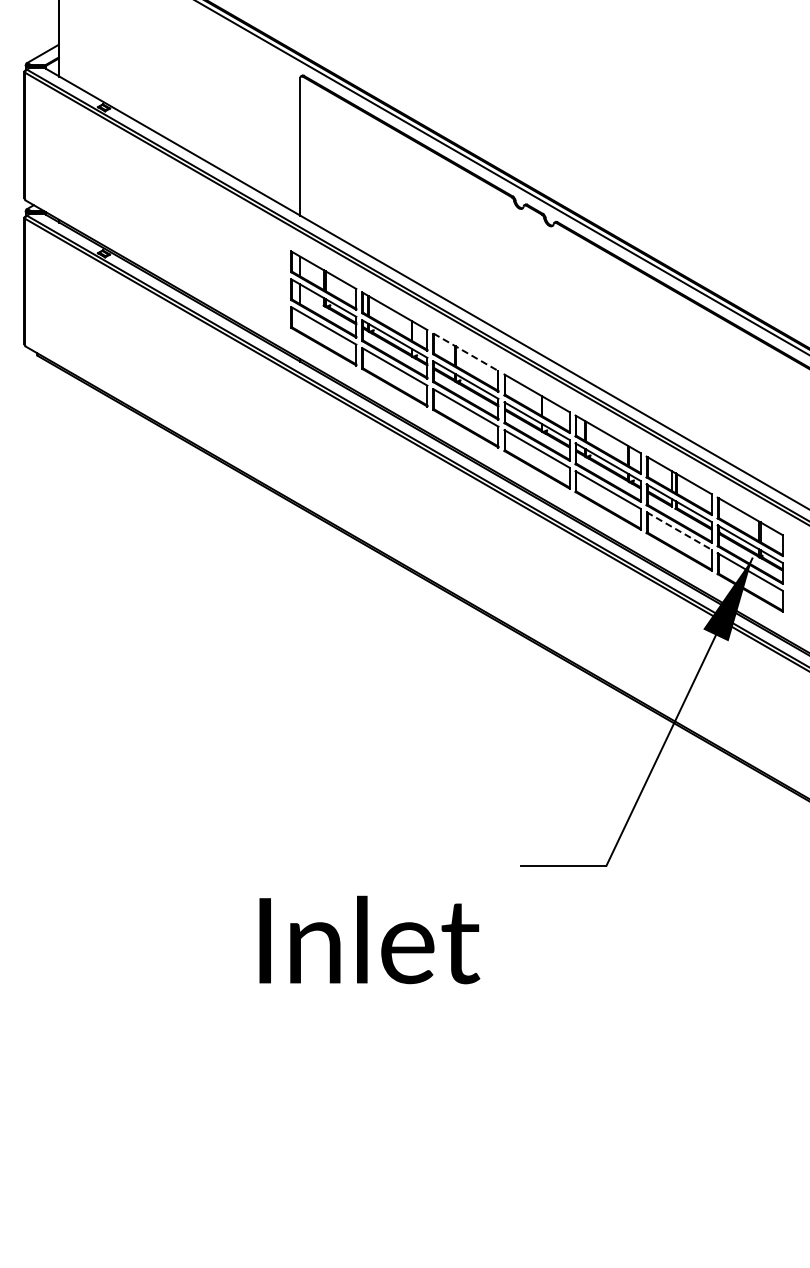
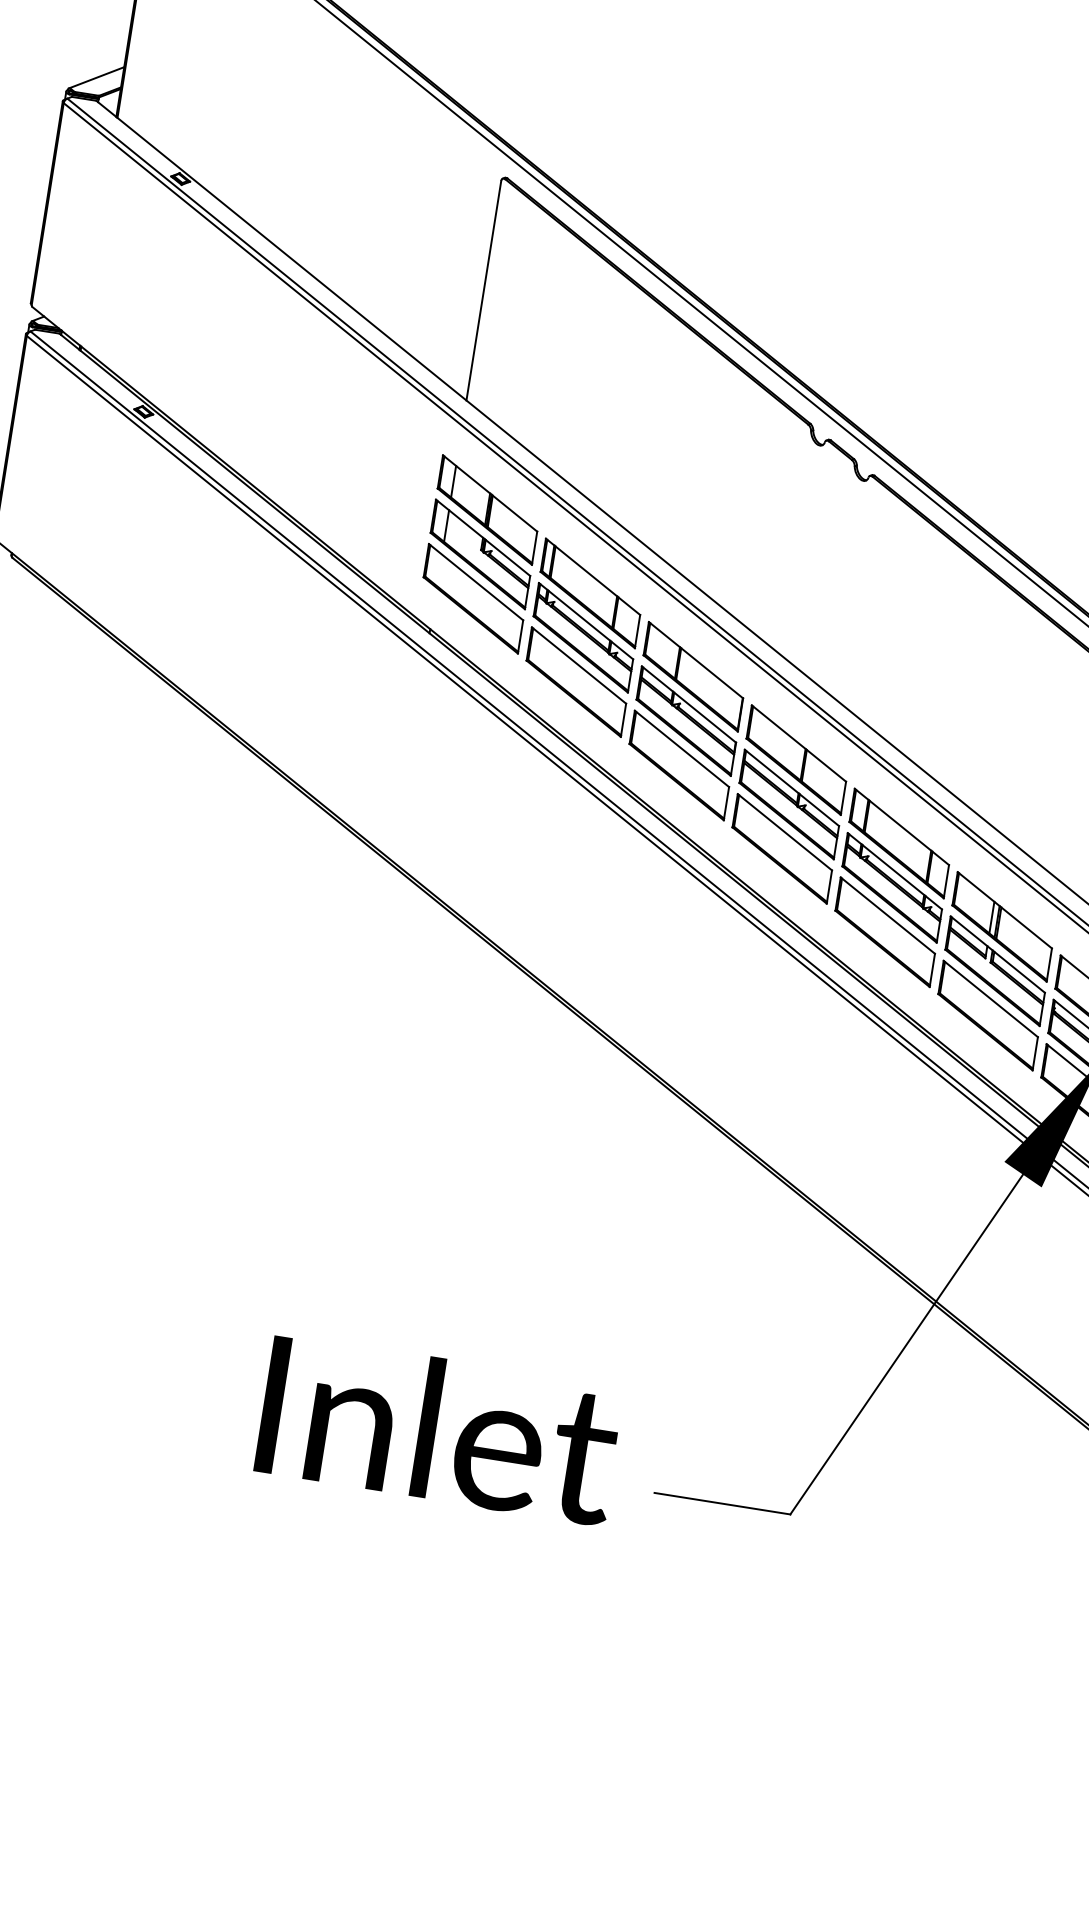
line: (465, 352) -> (695, 660), dashed -> solid
line: (679, 531) -> (991, 999), dashed -> solid
text: (369, 939) -> (439, 1428), moved

